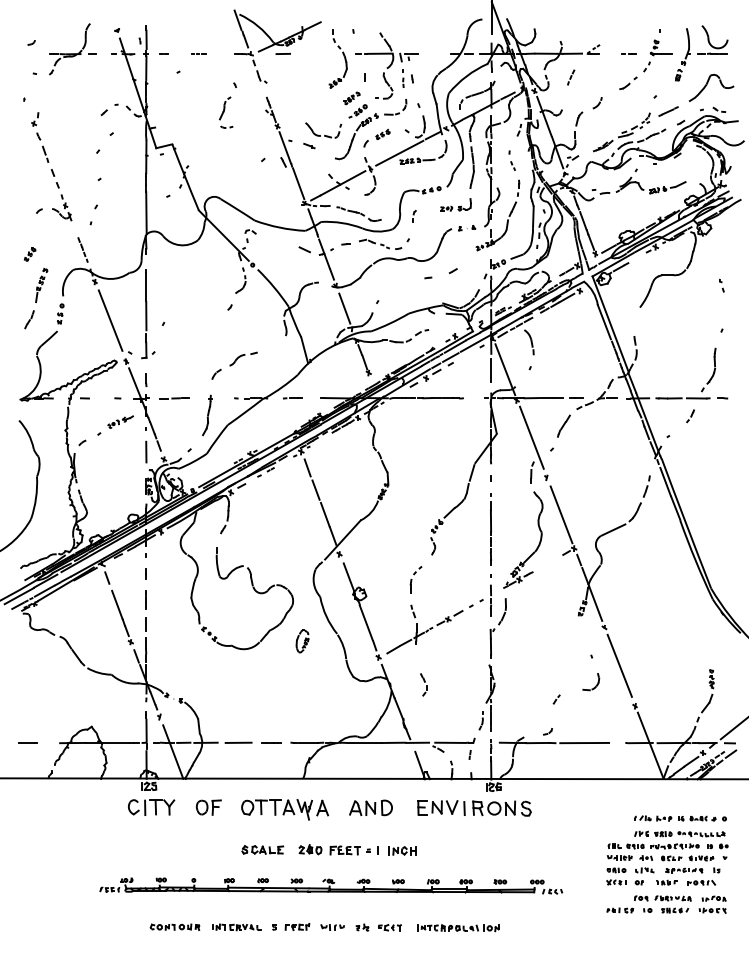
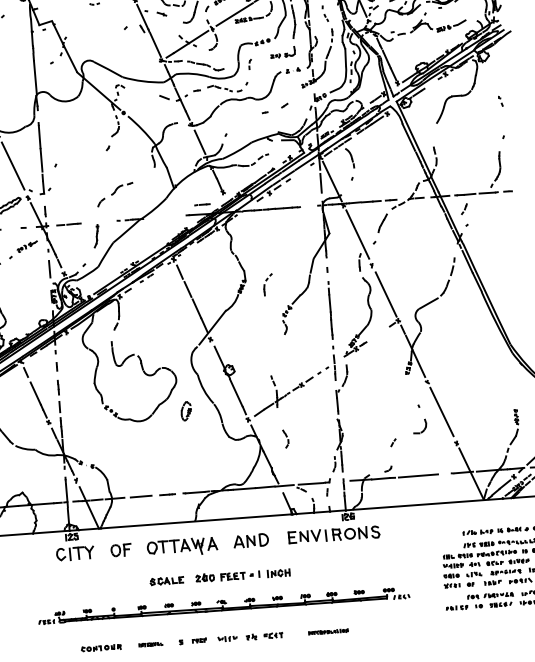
line: (292, 398) -> (202, 204), moved
part: (207, 415) -> (96, 236), size x0.7
part: (690, 416) -> (464, 209), moved
part: (415, 579) -> (267, 284), moved
part: (297, 926) -> (199, 640), size x0.7
part: (236, 927) -> (150, 644), size x0.6
part: (458, 928) -> (328, 632), size x0.6

